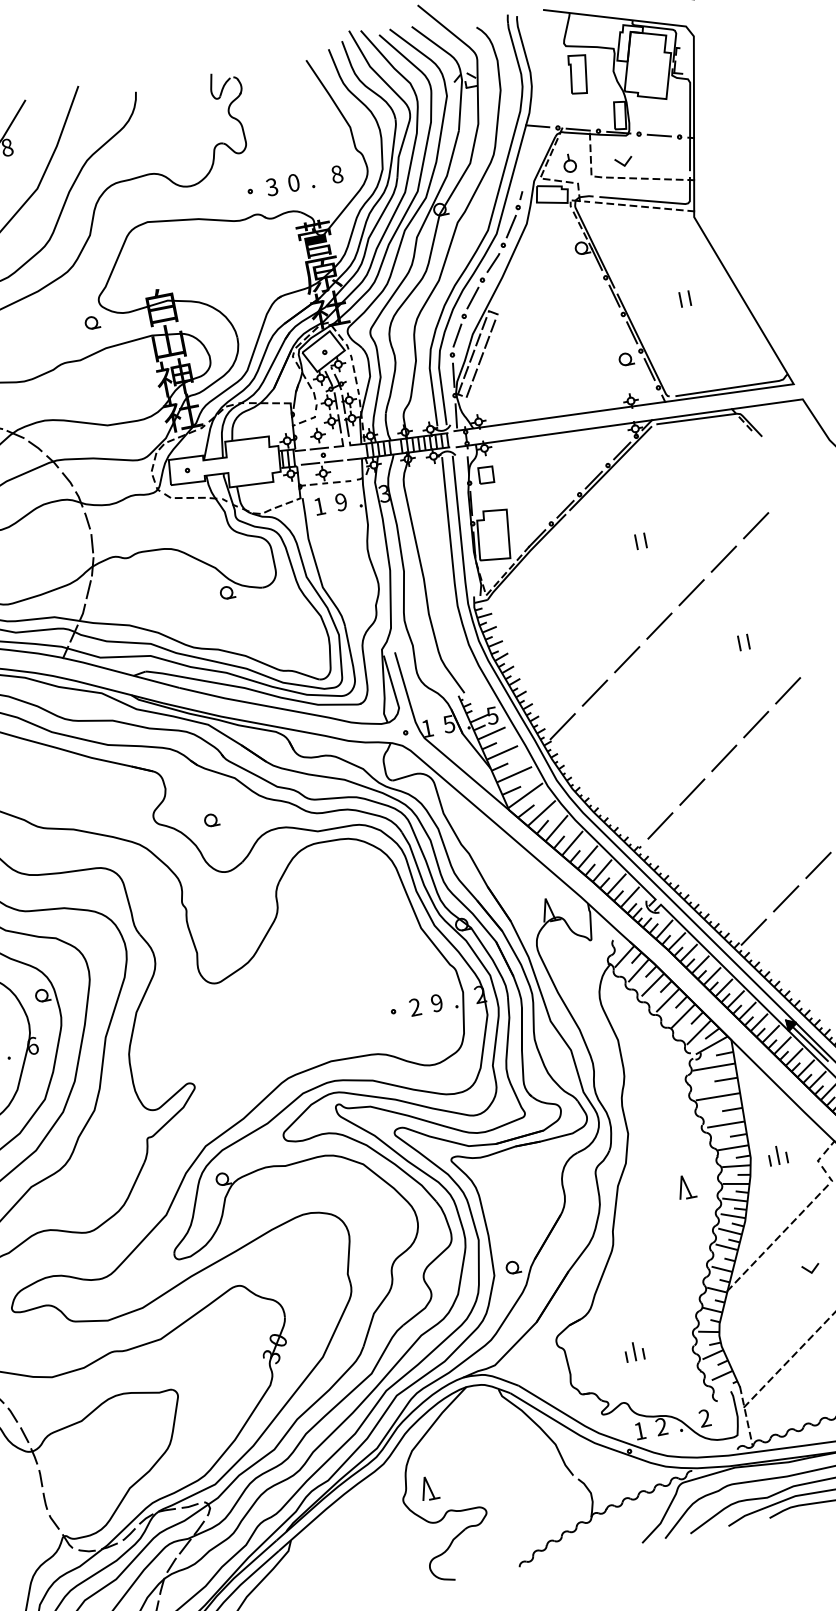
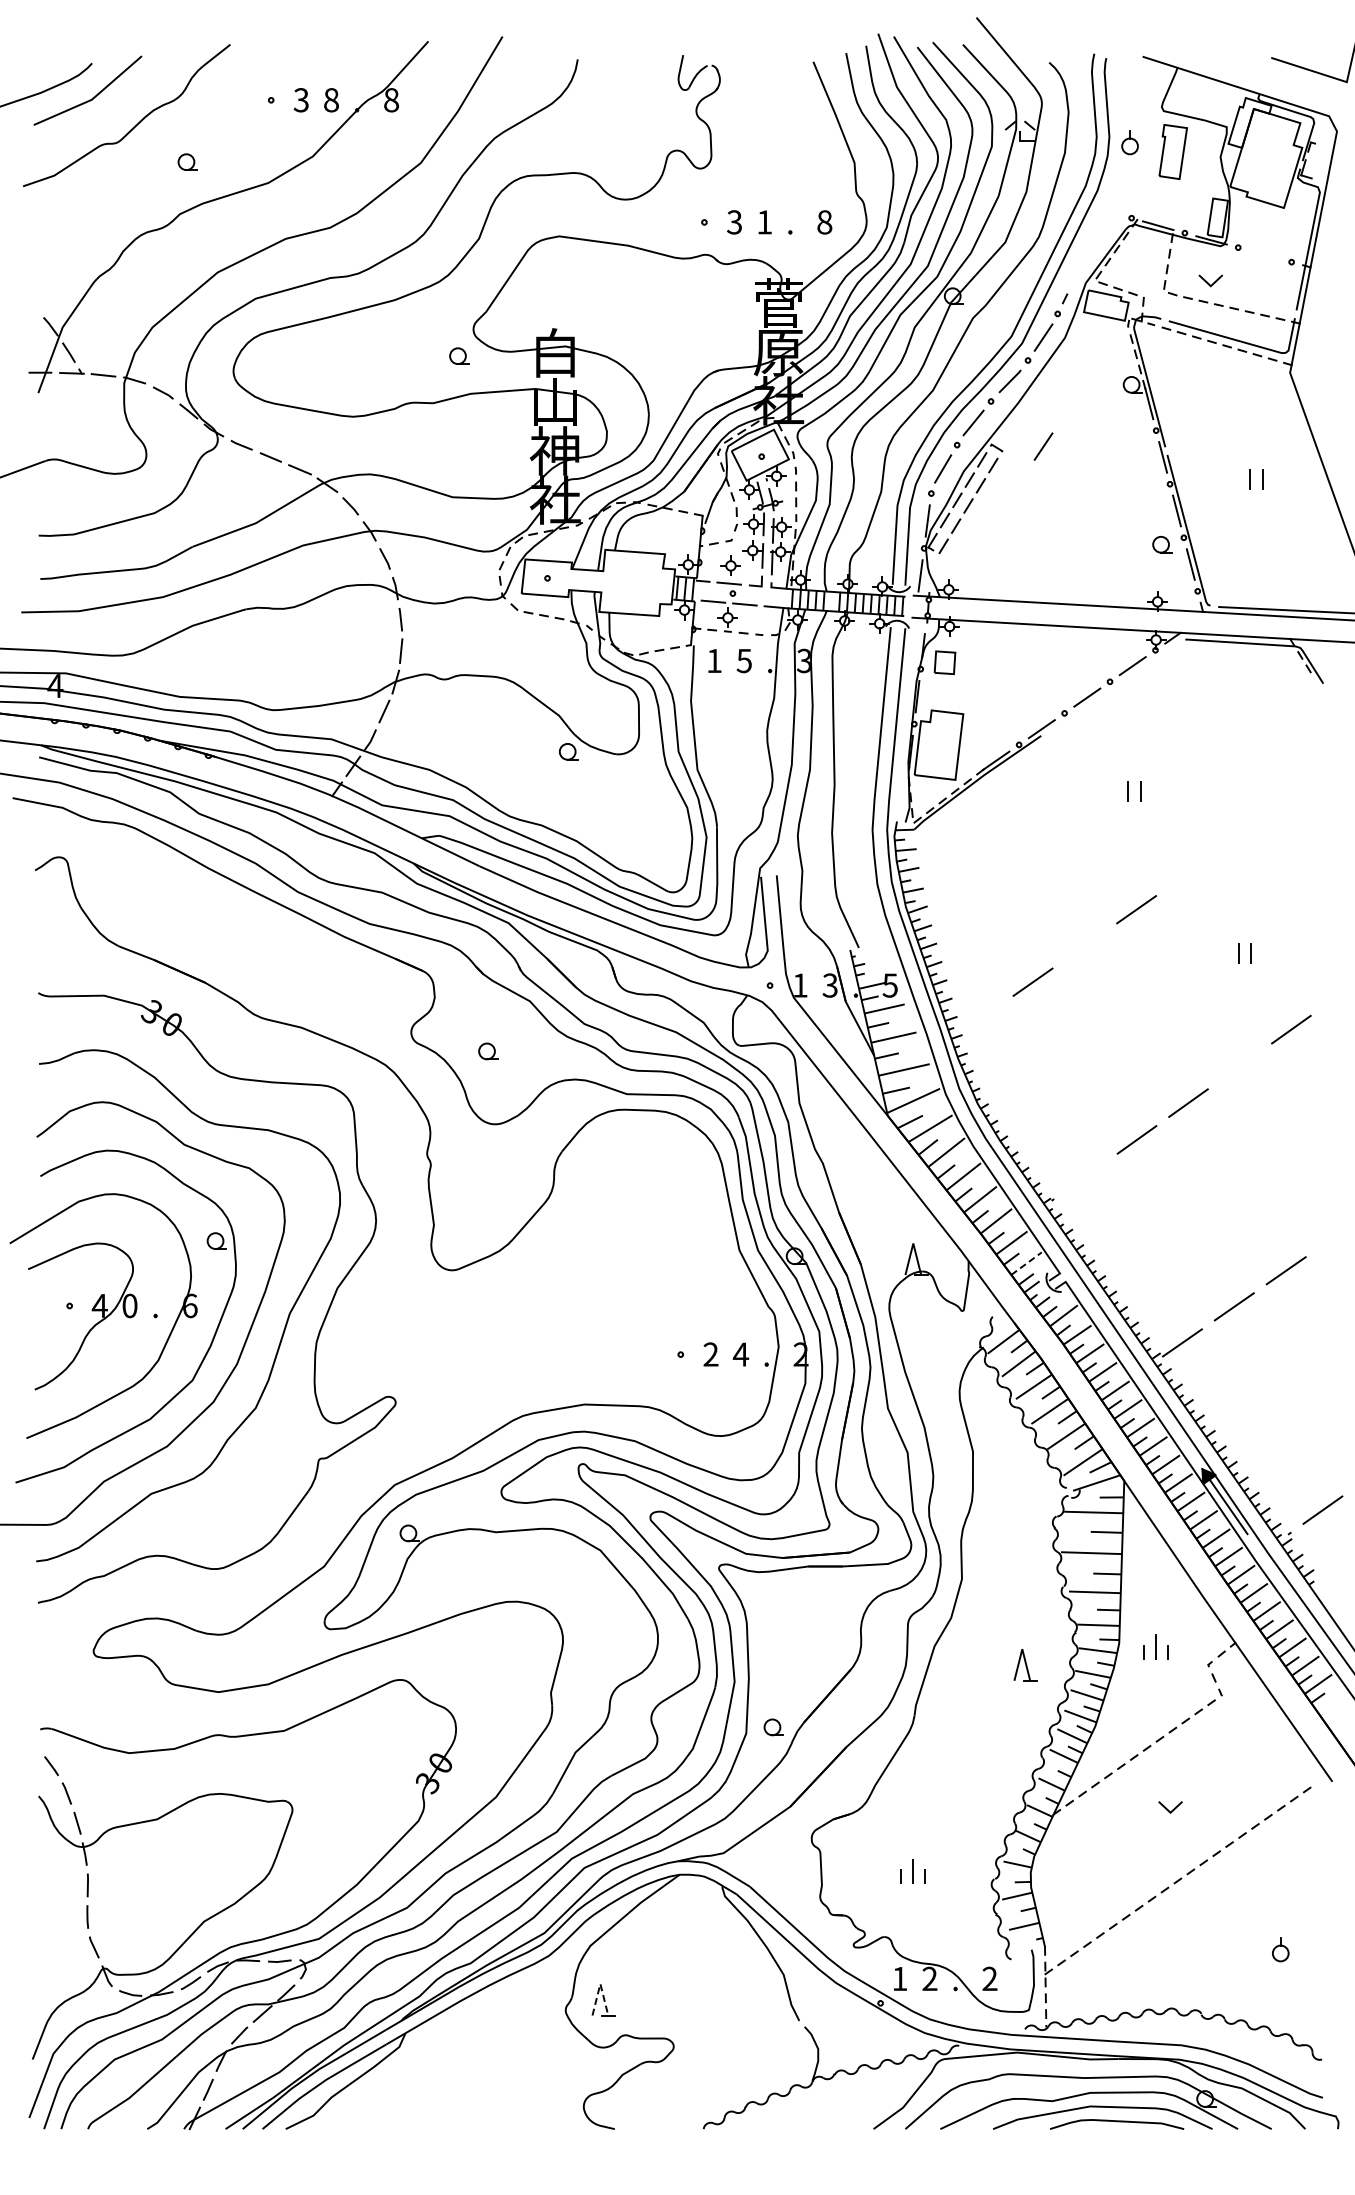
line: (537, 126) -> (1104, 210), removed
line: (658, 135) -> (1264, 254), removed
part: (569, 163) -> (1129, 142), moved
text: (293, 183) -> (764, 222), 0 -> 1
line: (526, 305) -> (1043, 446), added
line: (610, 468) -> (1112, 686), removed
text: (340, 502) -> (743, 660), 9 -> 5
line: (755, 525) -> (1291, 800), removed
line: (723, 558) -> (1239, 836), removed
line: (691, 592) -> (1187, 873), removed
line: (626, 659) -> (1084, 945), removed
text: (449, 724) -> (830, 985), 5 -> 3
line: (755, 724) -> (1239, 1066), removed
line: (562, 726) -> (980, 1018), removed
line: (660, 825) -> (1085, 1176), removed
line: (630, 897) -> (1026, 1263), solid -> dashed
text: (436, 1003) -> (740, 1354), 9 -> 4
line: (424, 1476) -> (600, 1983), solid -> dashed

